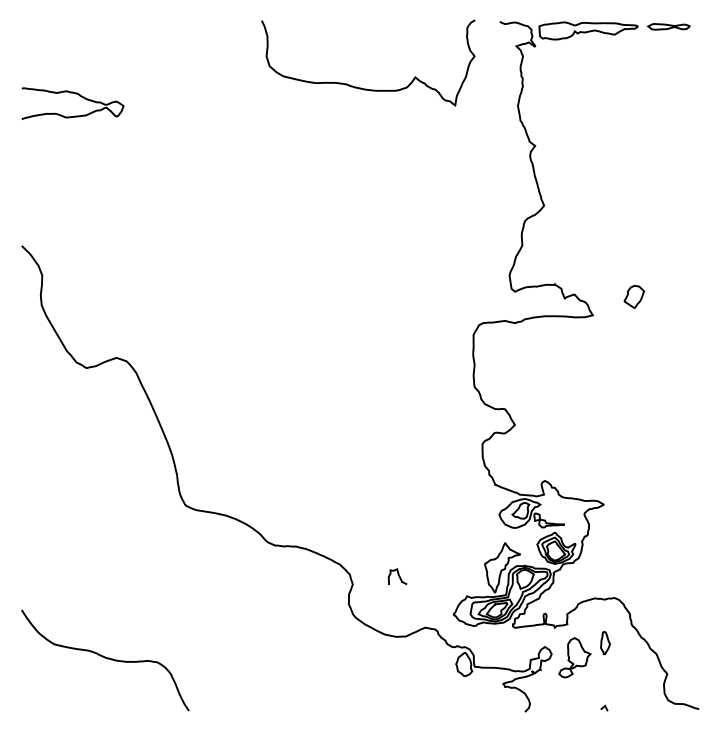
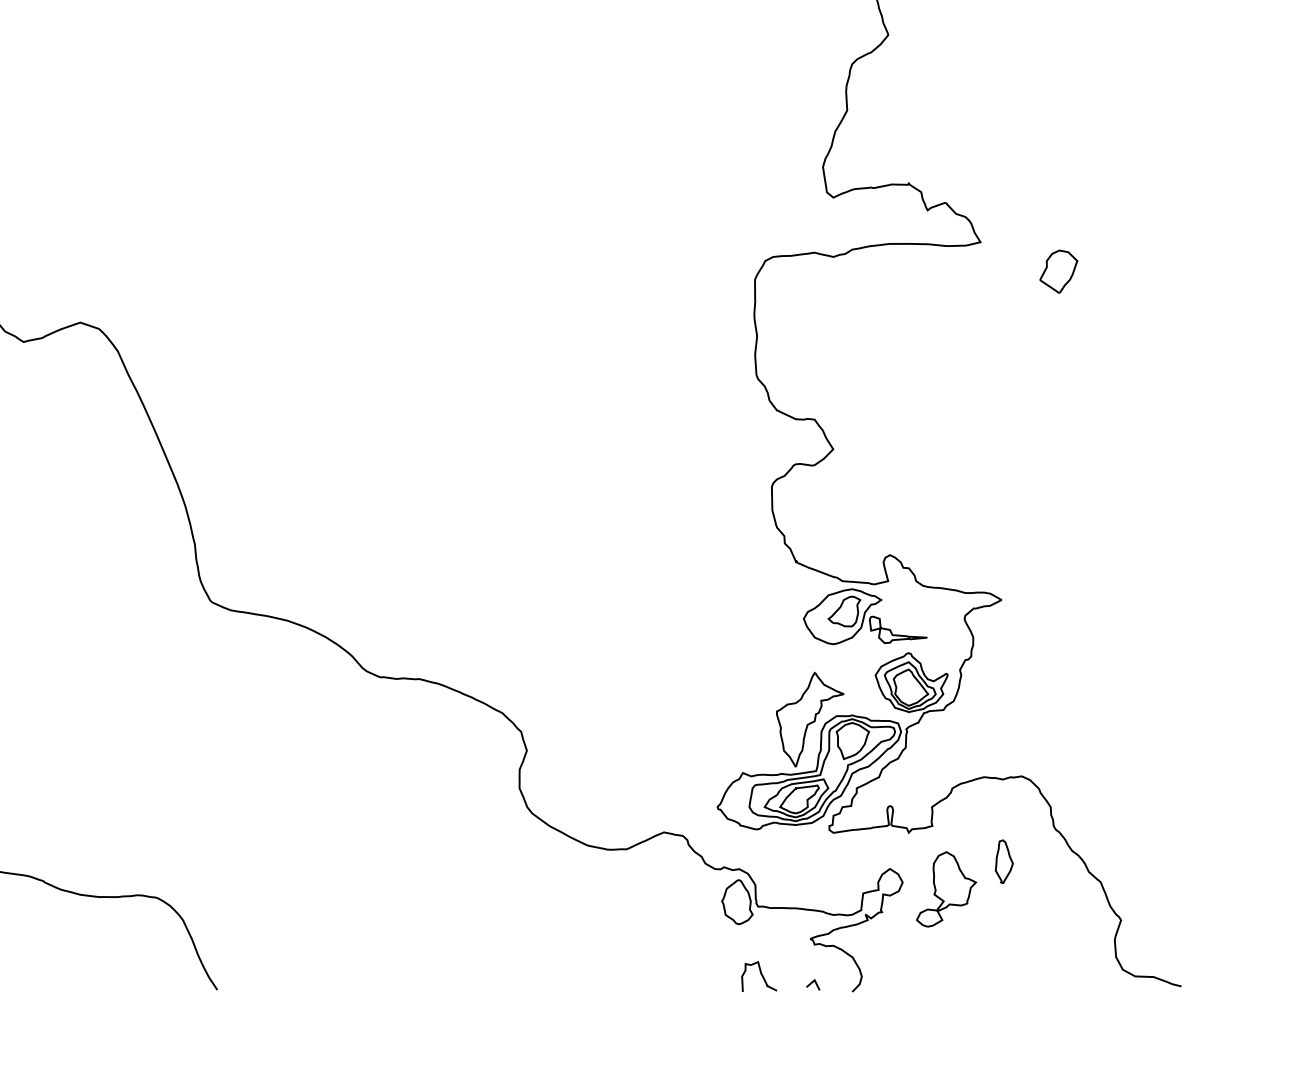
part: (633, 296) -> (1057, 270), moved
curve: (398, 576) -> (760, 975), moved
line: (604, 707) -> (813, 983), moved

